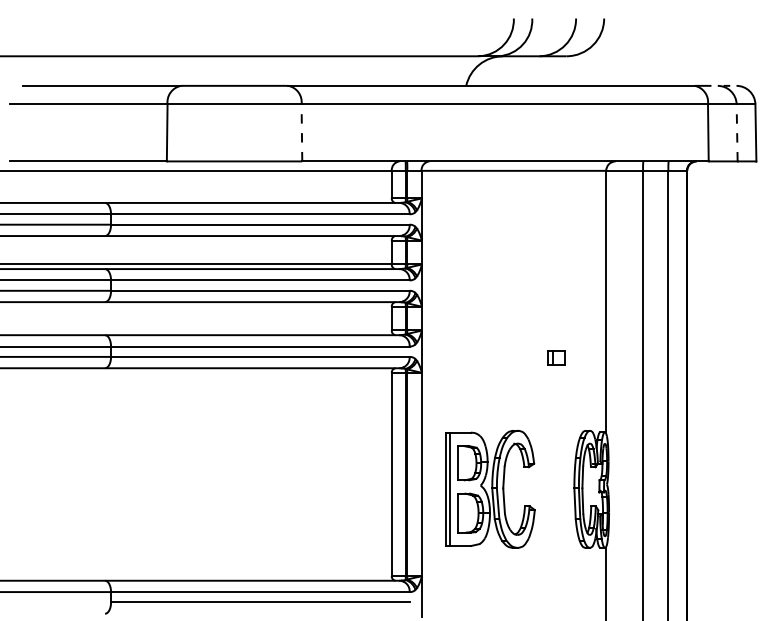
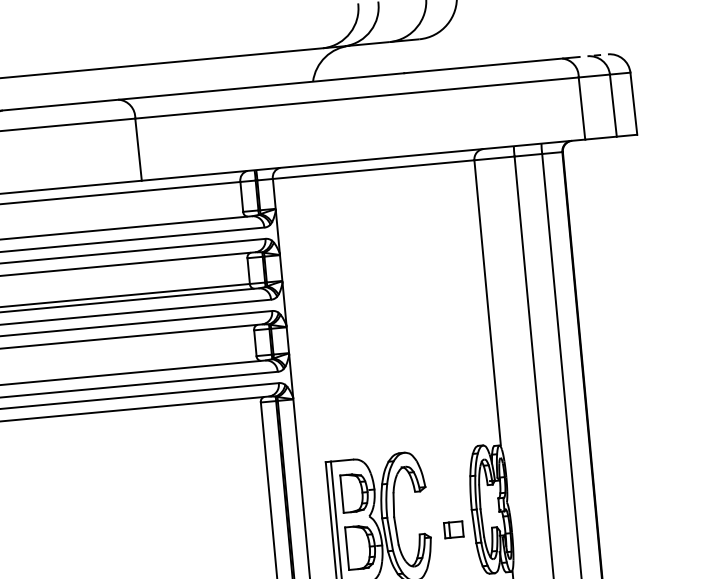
line: (301, 132) -> (138, 149), dashed -> solid
line: (737, 132) -> (613, 105), dashed -> solid
part: (556, 357) -> (453, 529), moved

